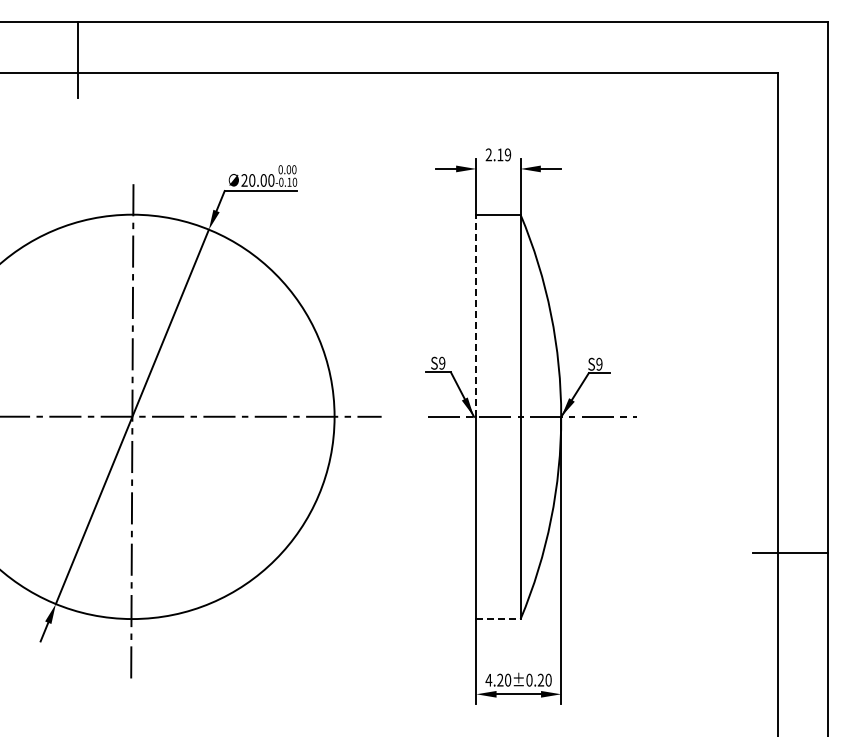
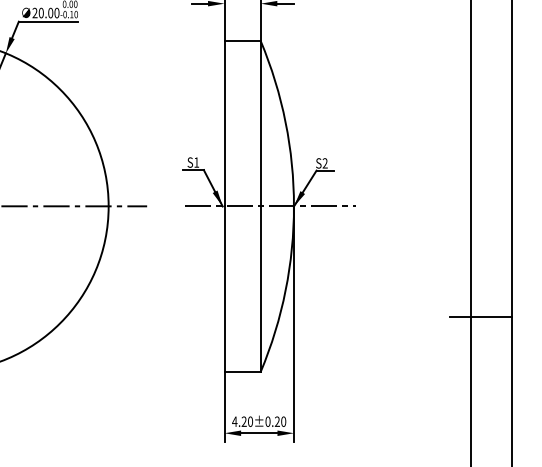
line: (476, 315) -> (224, 123), dashed -> solid
text: (442, 362) -> (196, 161), S9 -> S1
text: (599, 364) -> (325, 163), S9 -> S2
line: (498, 619) -> (242, 372), dashed -> solid

